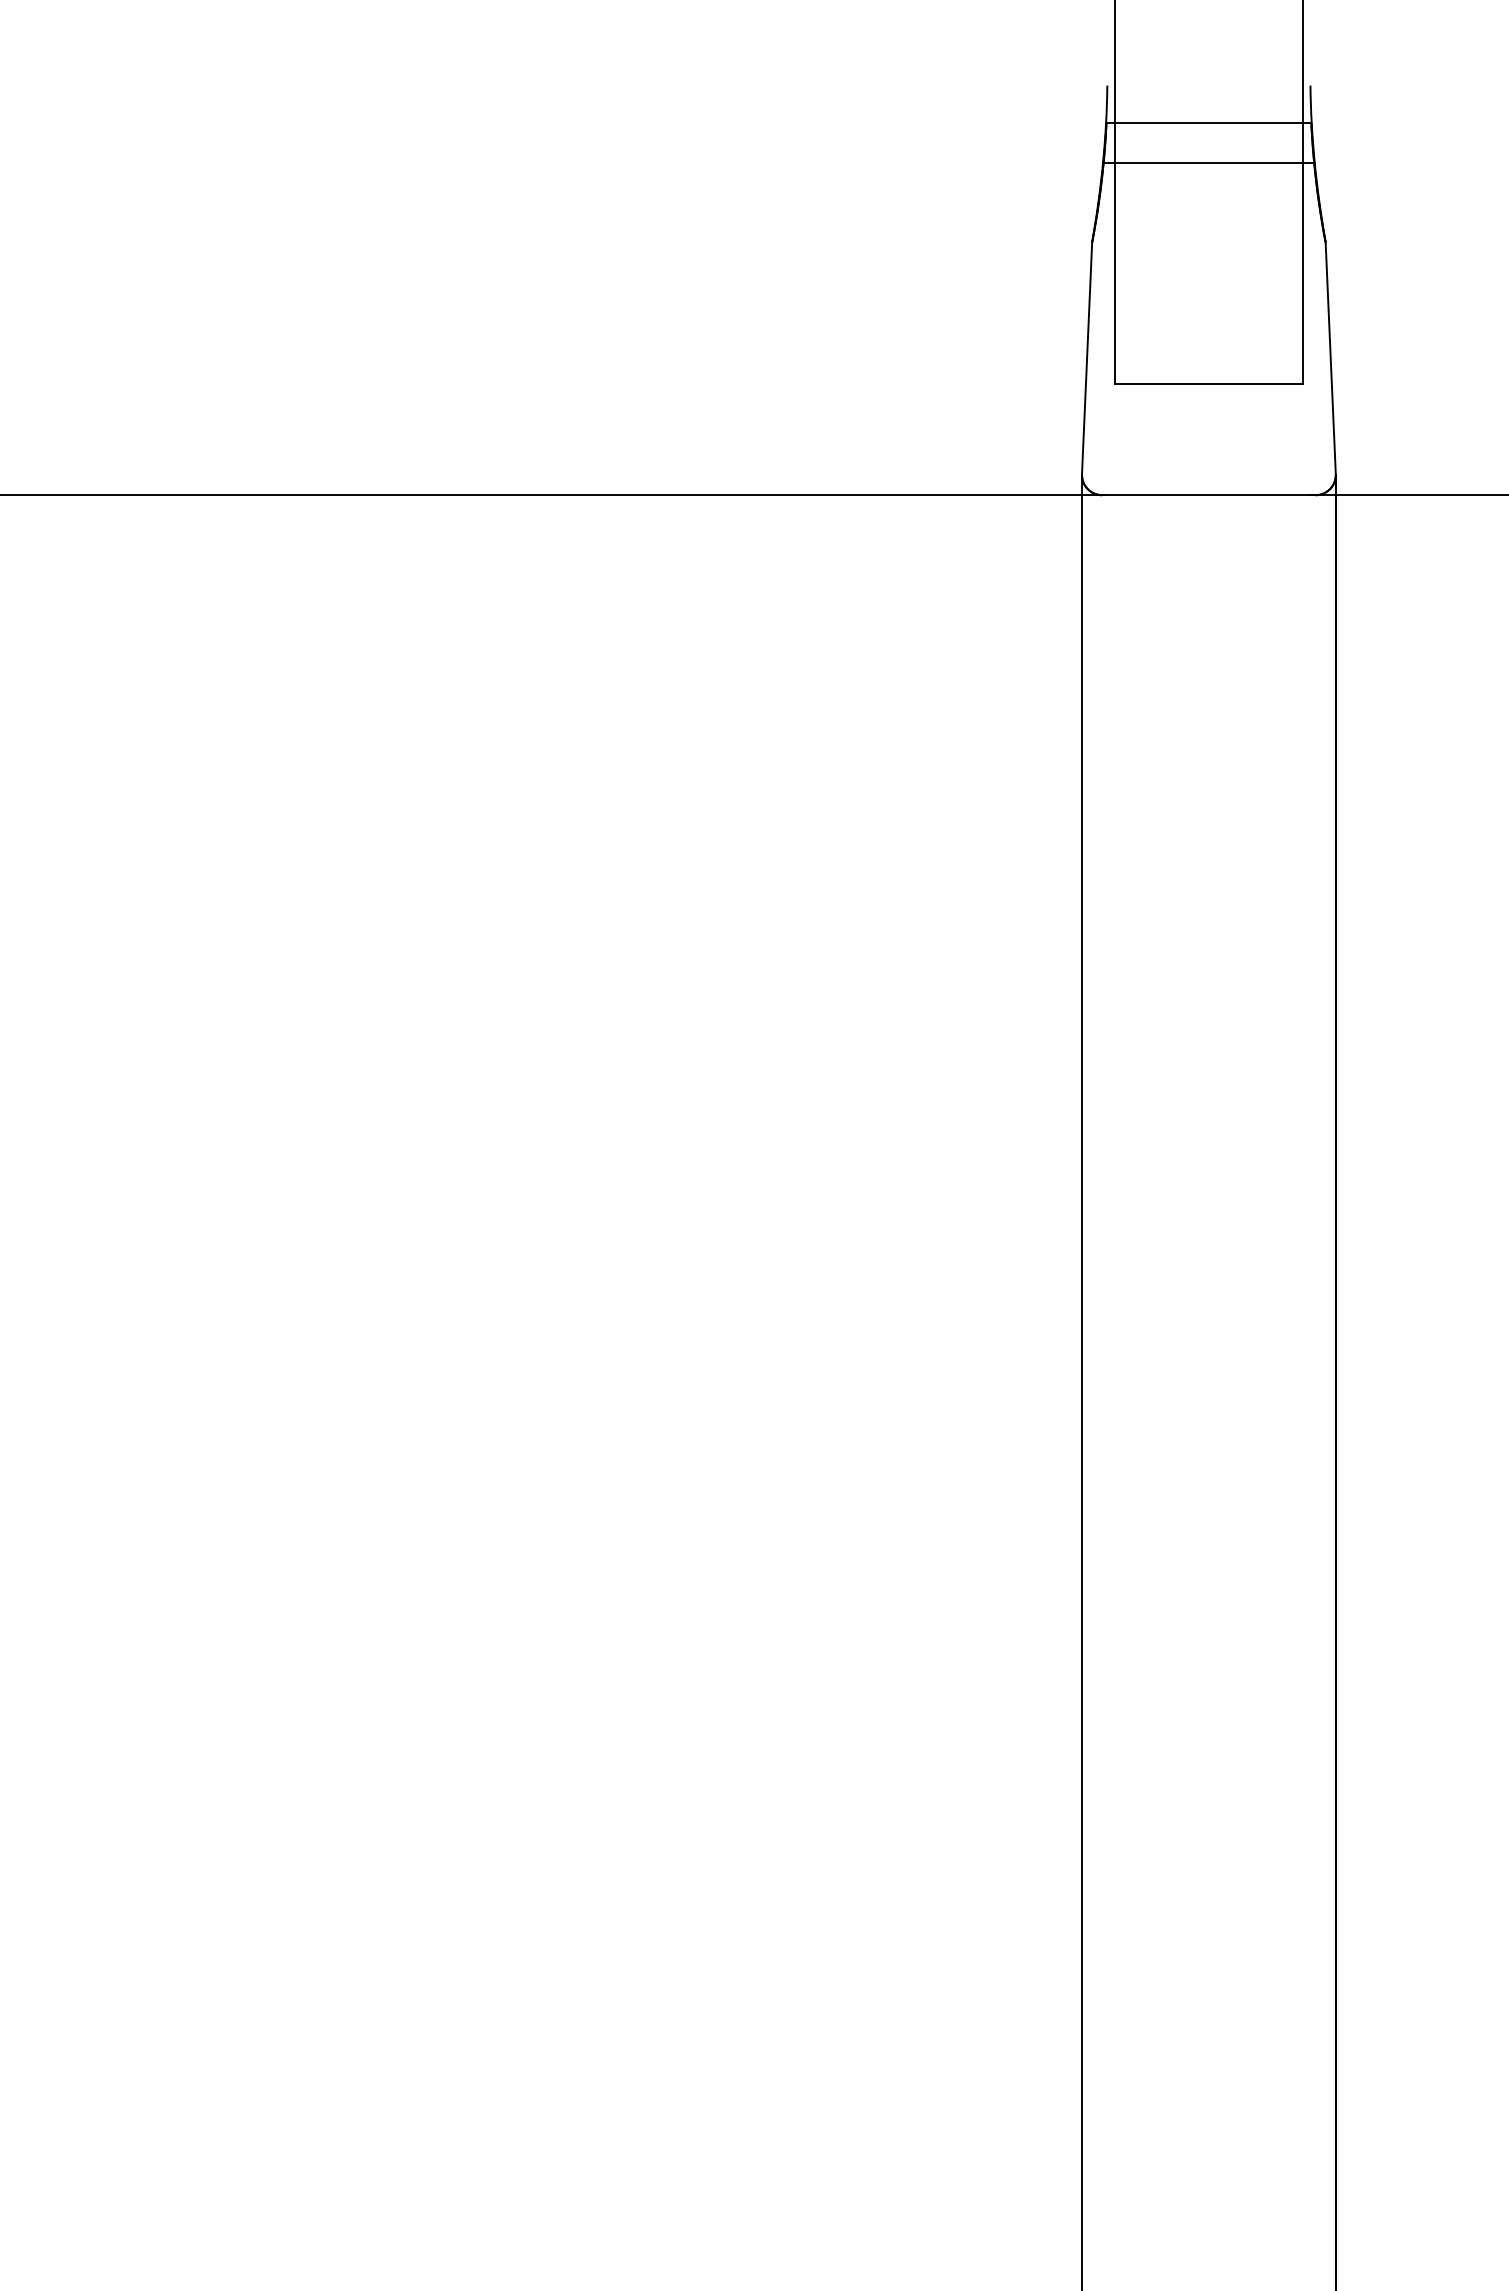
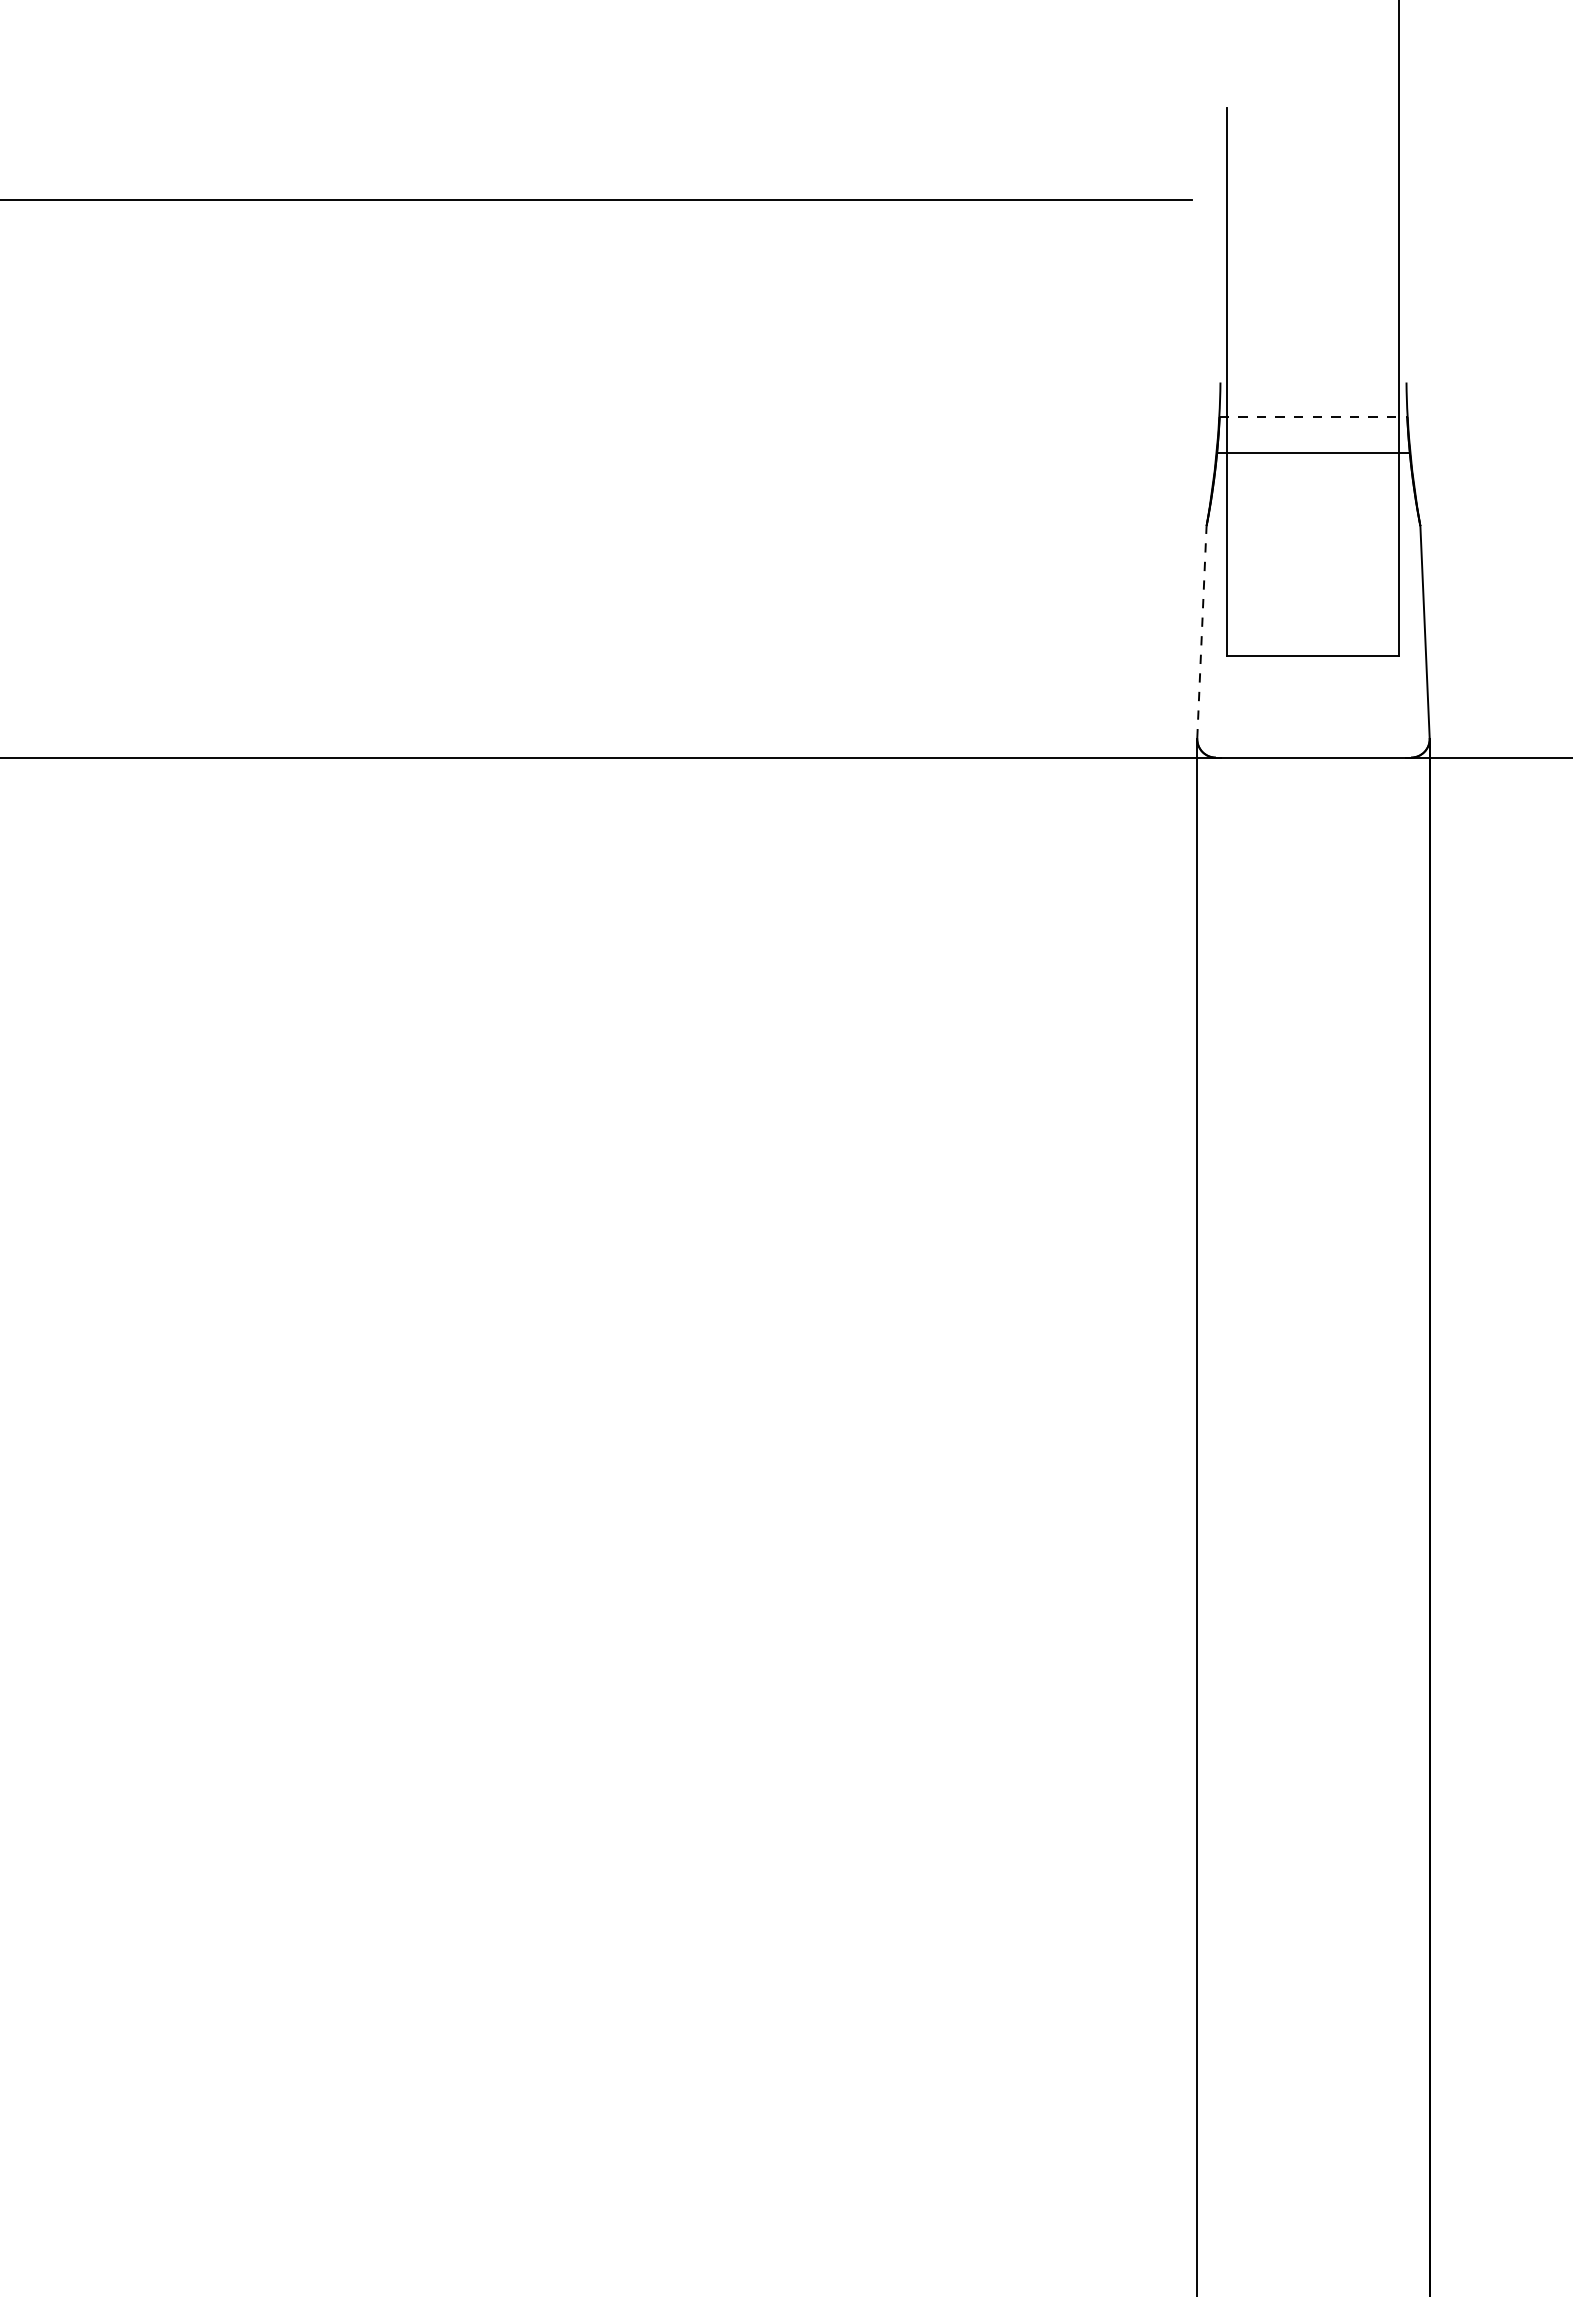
line: (1208, 123) -> (1313, 417), solid -> dashed
line: (1086, 357) -> (1201, 631), solid -> dashed

